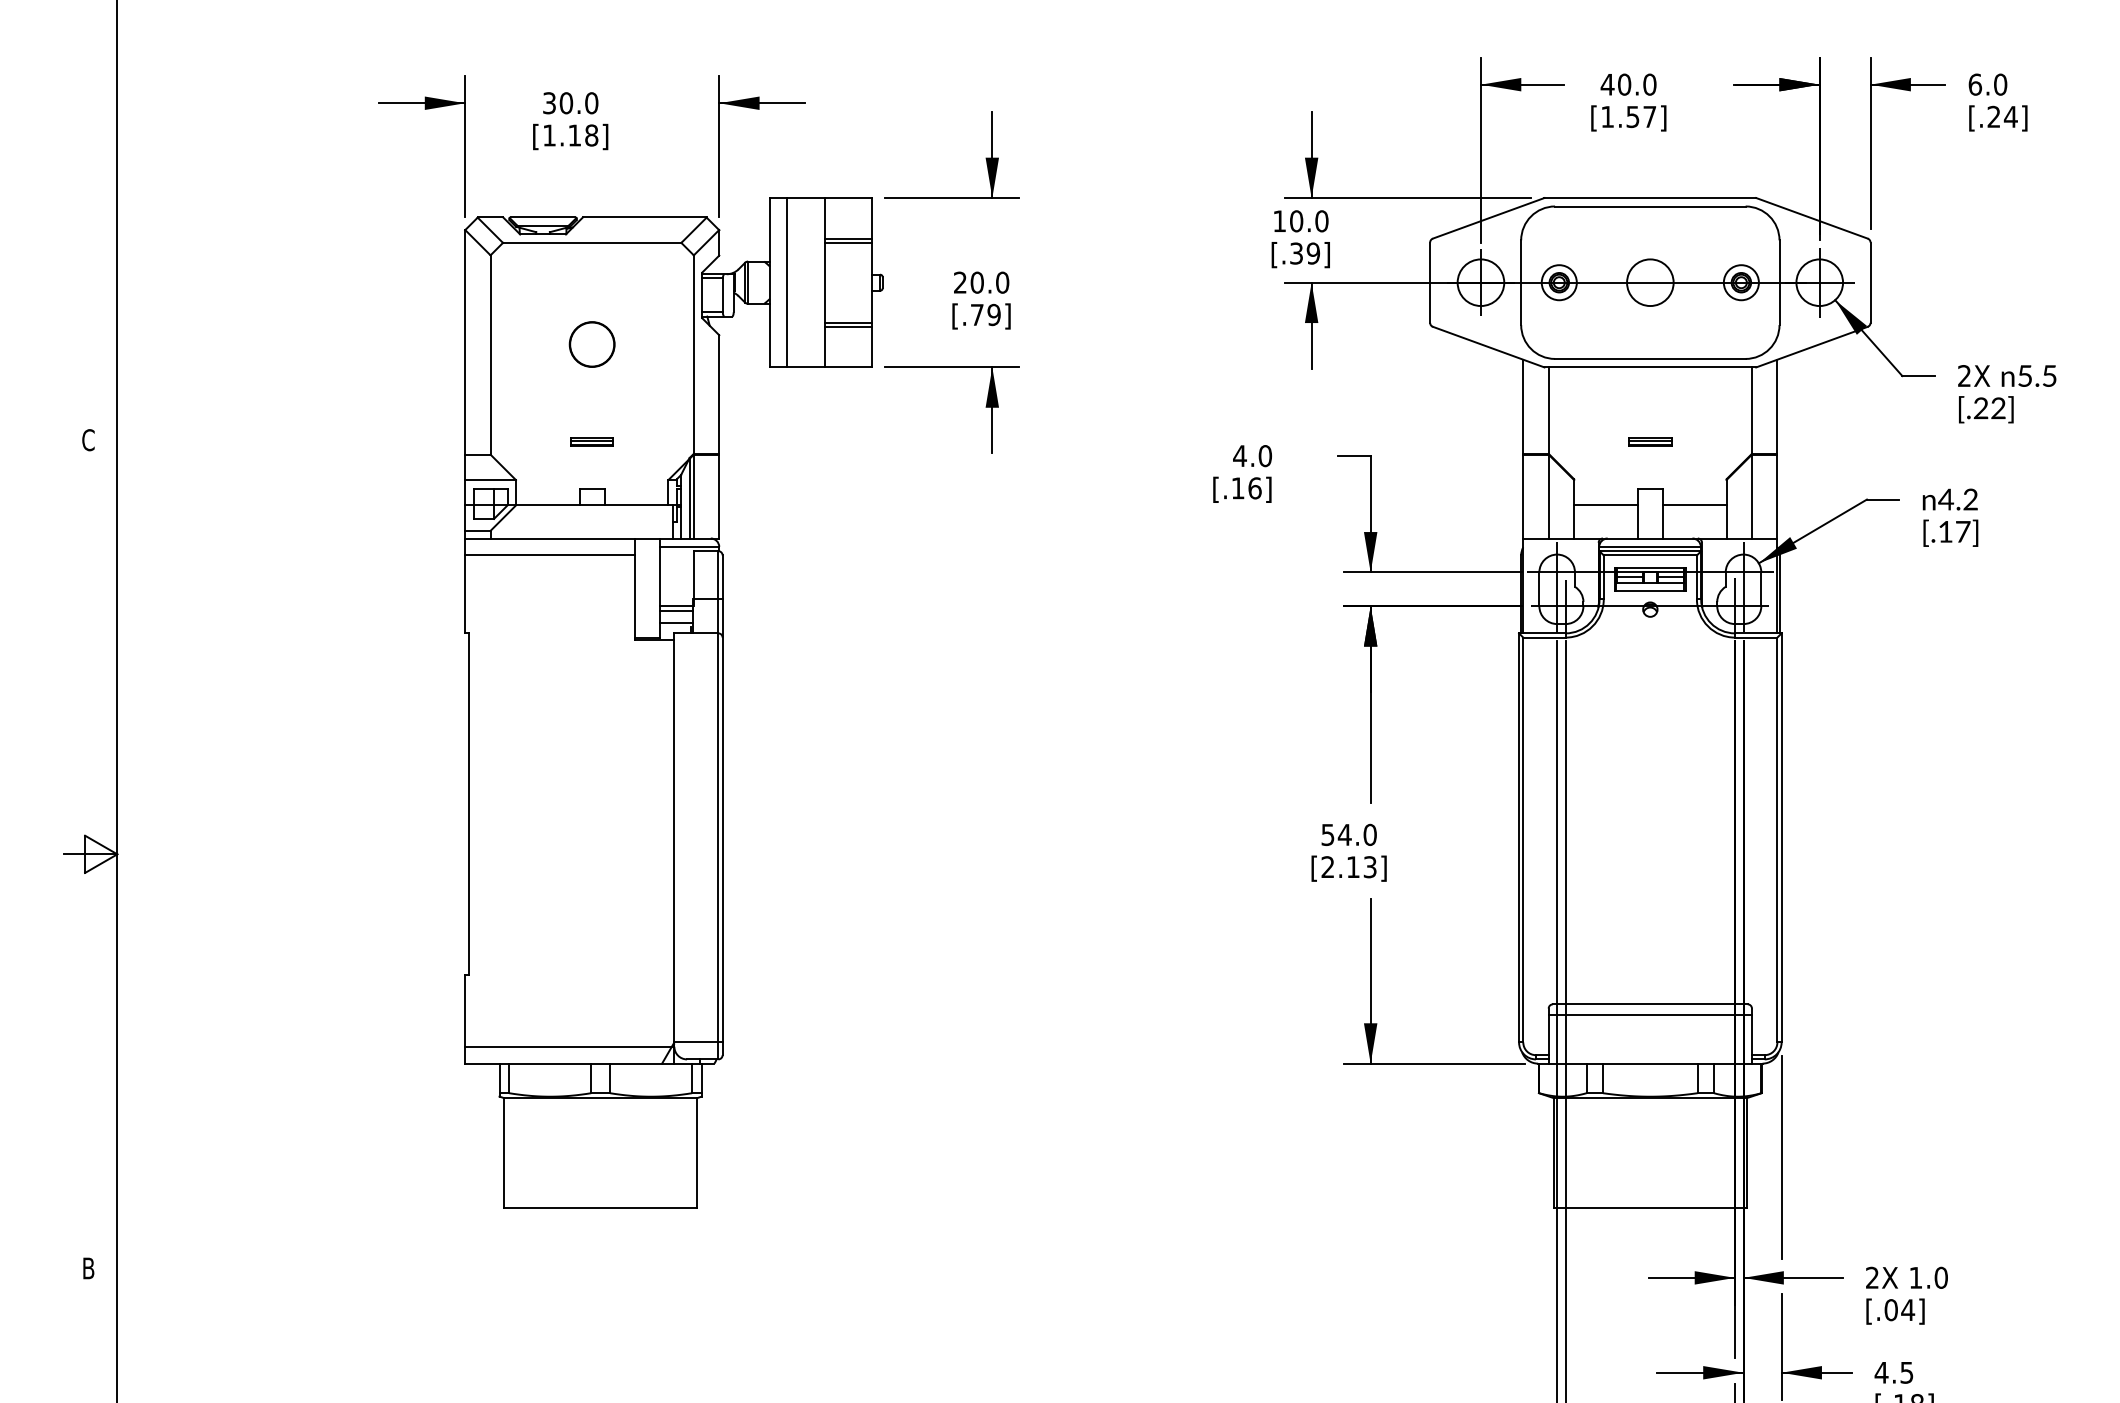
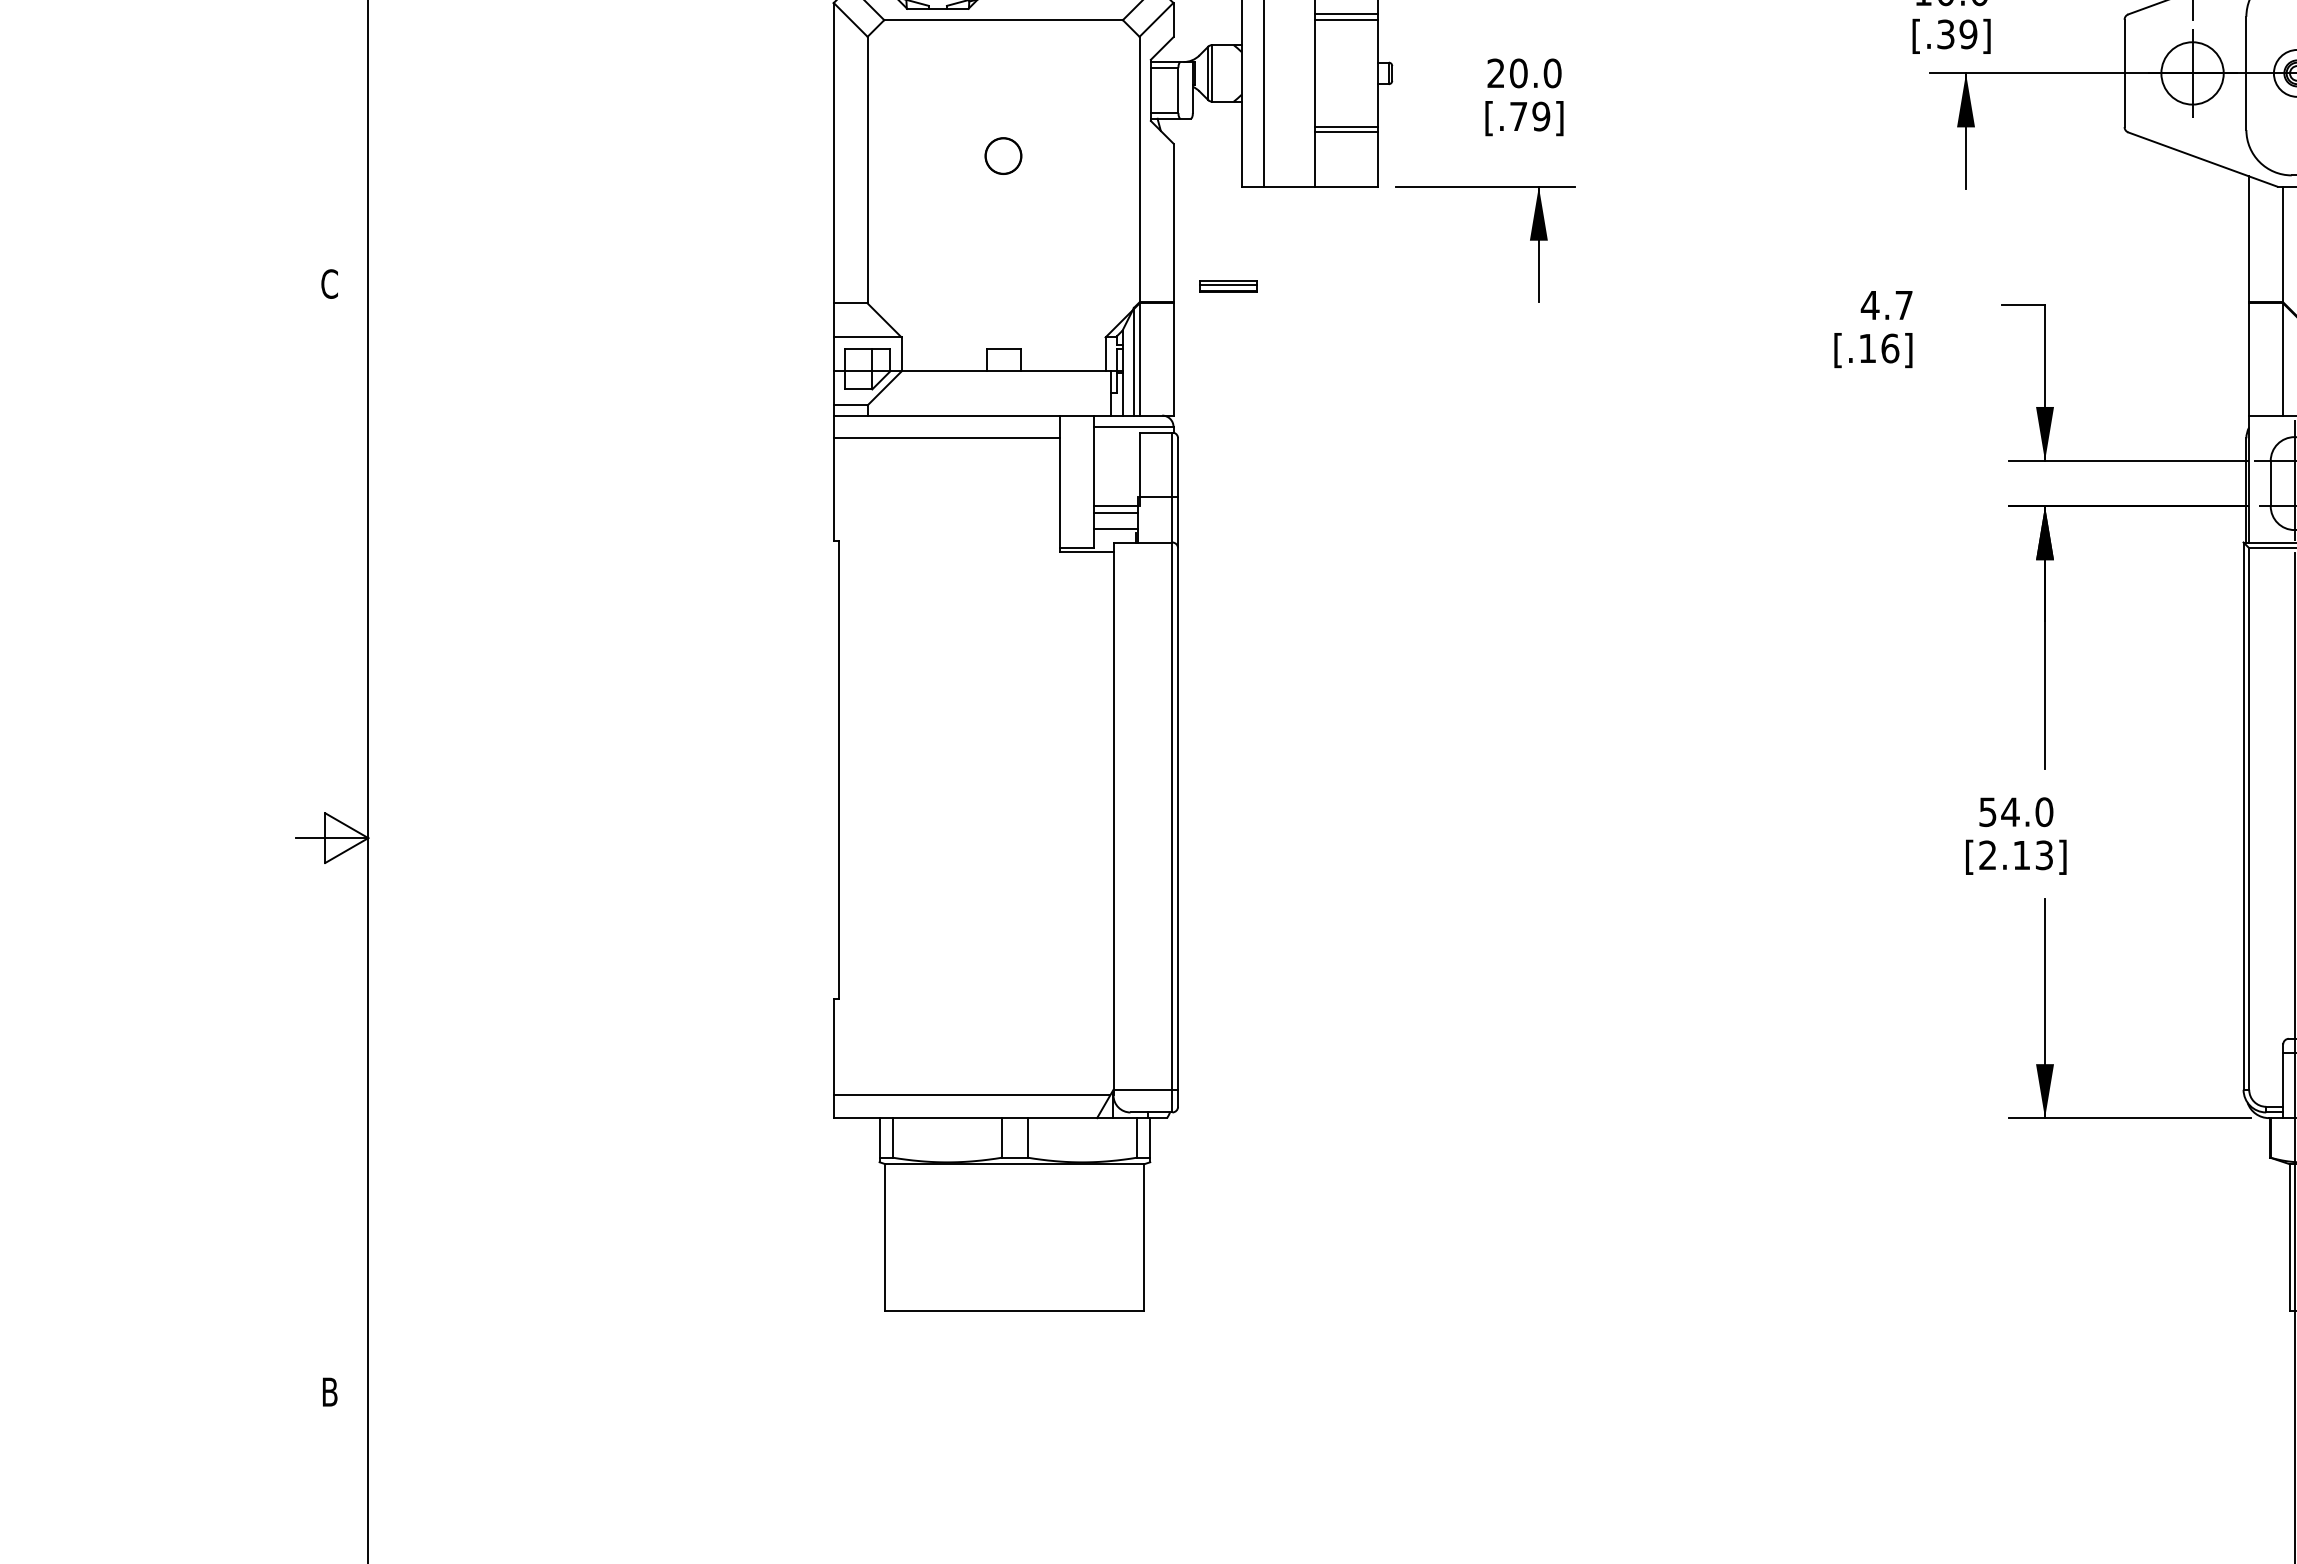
part: (591, 344) -> (1002, 156), size x0.6
part: (591, 441) -> (1227, 285), moved
text: (1265, 456) -> (1904, 305), 4.0 -> 4.7

